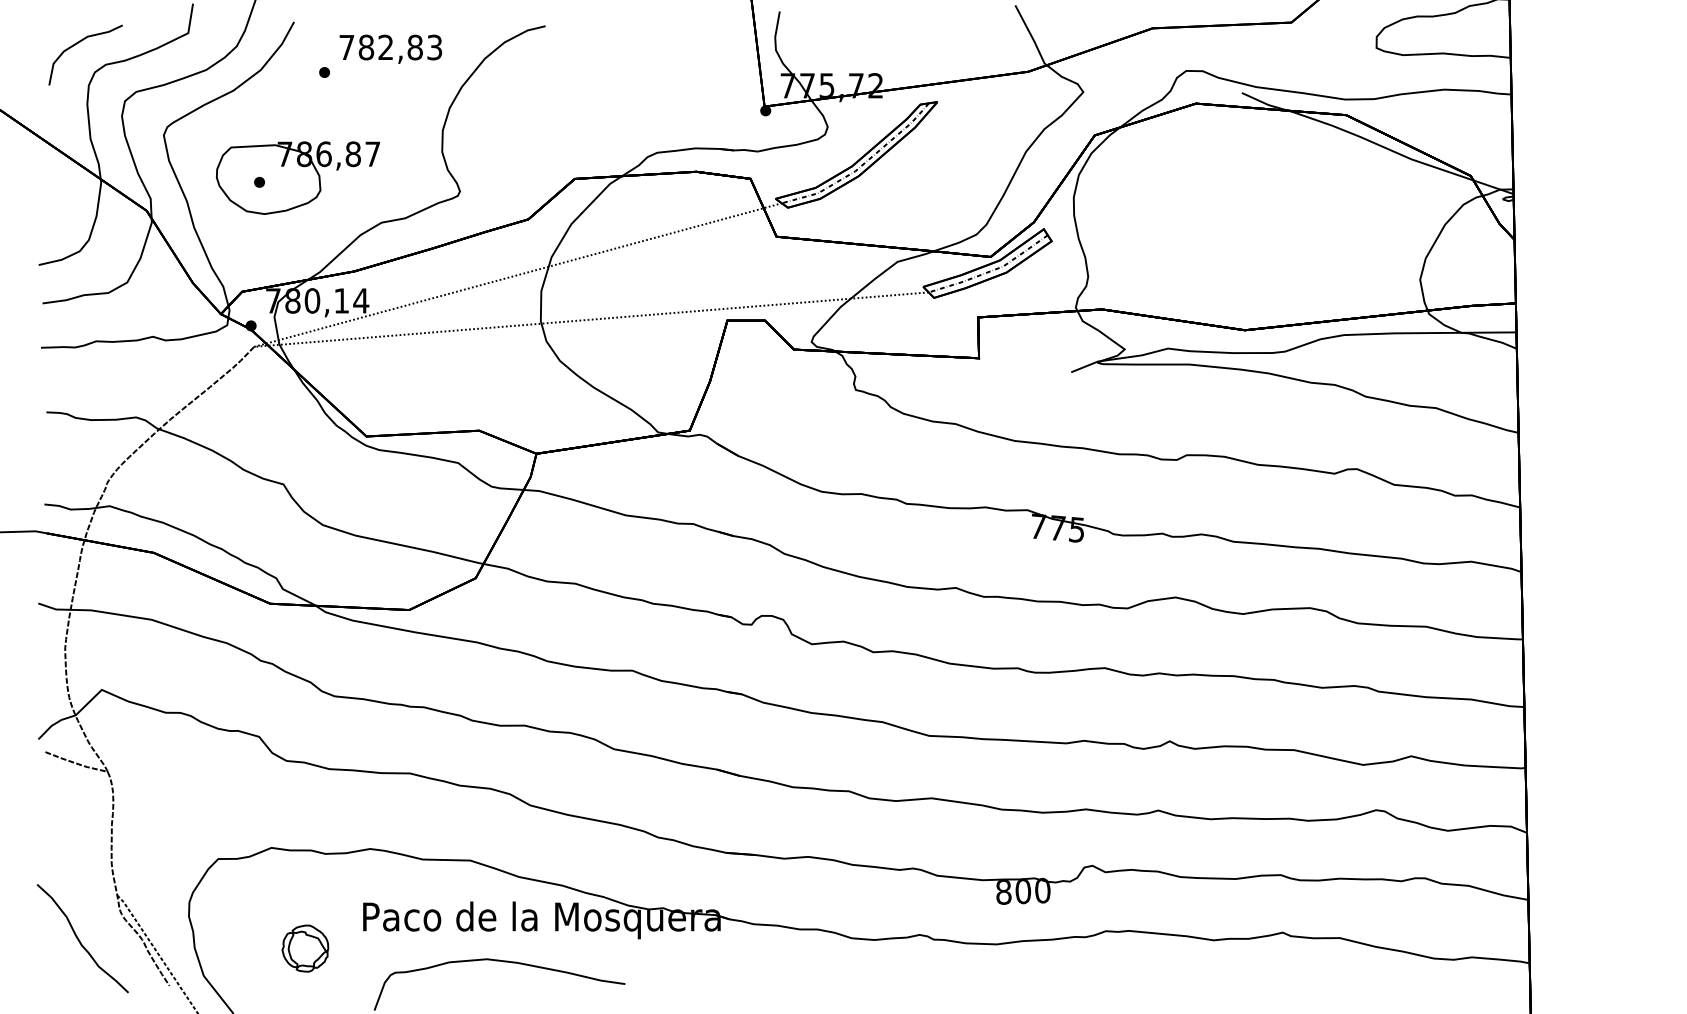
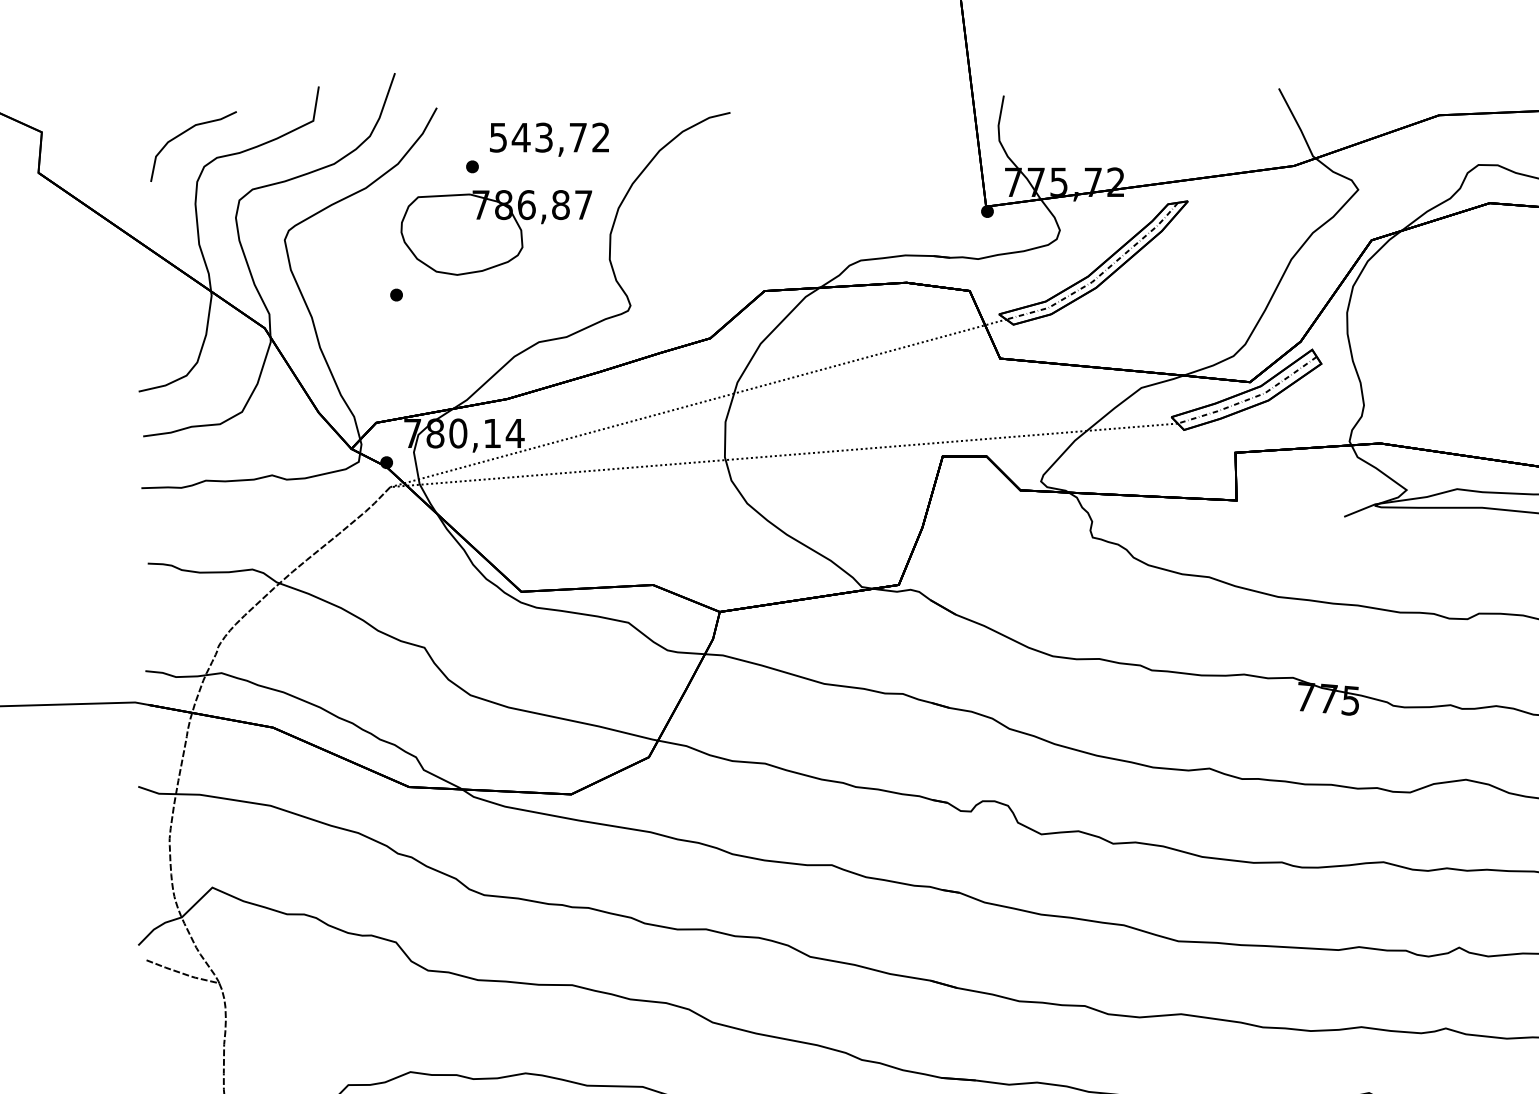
text: (390, 47) -> (549, 137), 782,83 -> 543,72
part: (297, 177) -> (495, 232), moved

